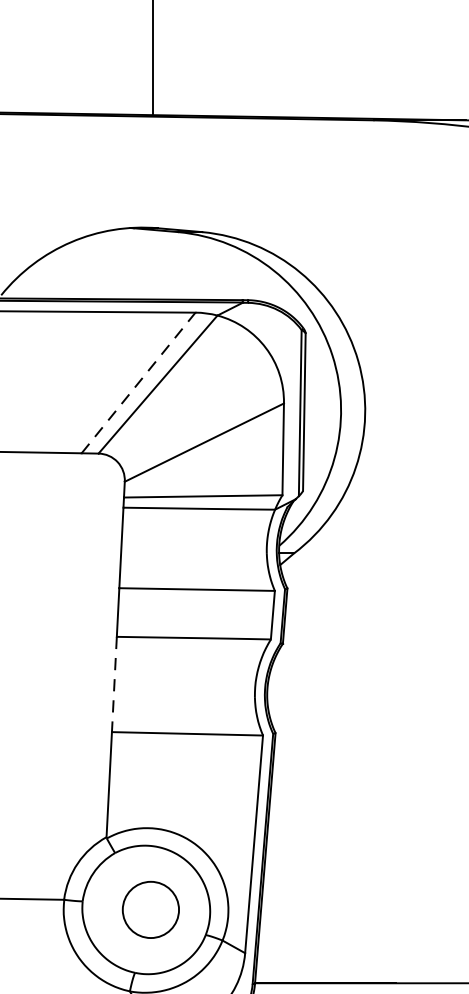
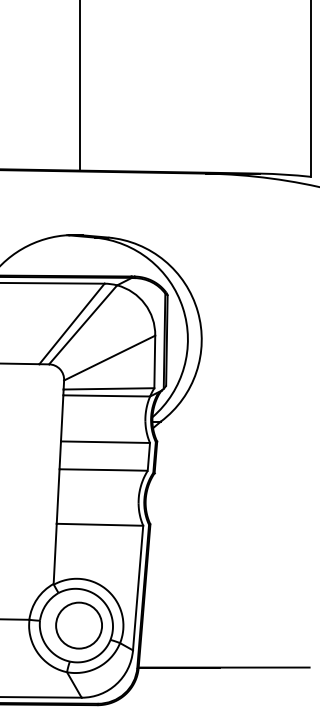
line: (139, 382) -> (72, 323), dashed -> solid
line: (114, 686) -> (58, 497), dashed -> solid
circle: (149, 909) -> (78, 625), size x1.43

